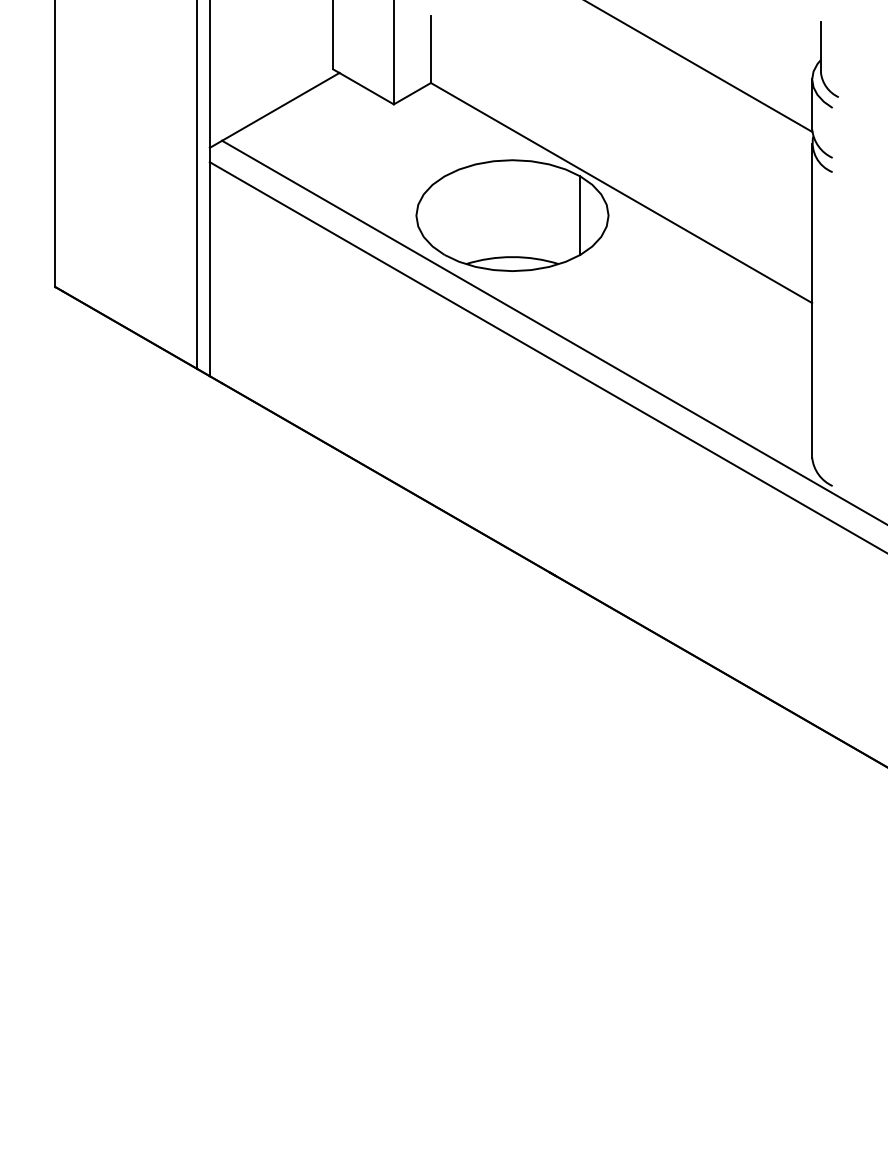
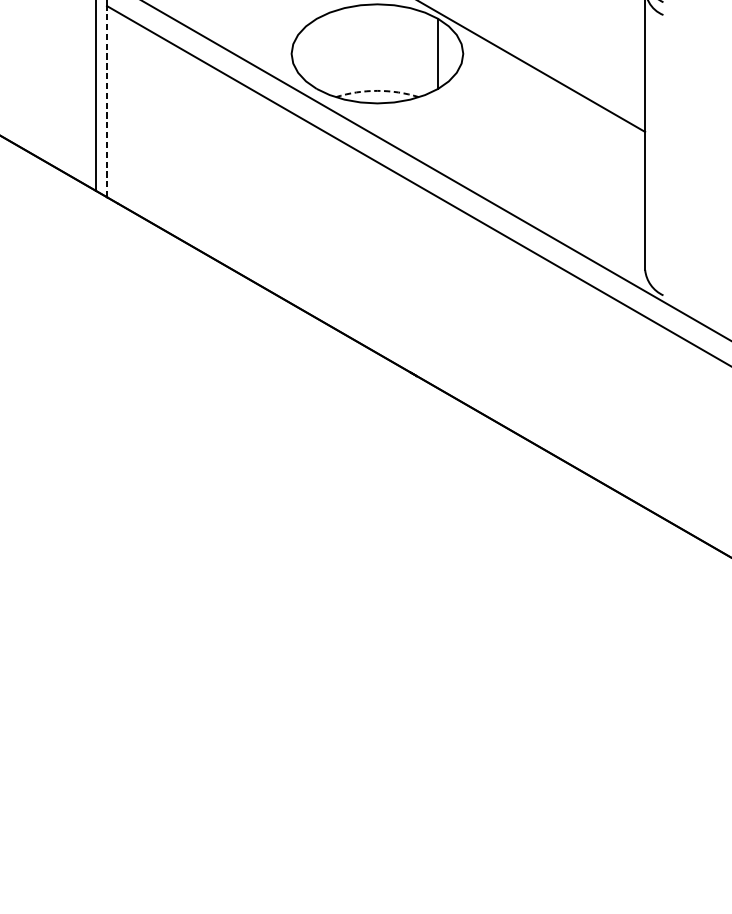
arc: (512, 257) -> (377, 91), solid -> dashed
line: (209, 268) -> (106, 101), solid -> dashed

